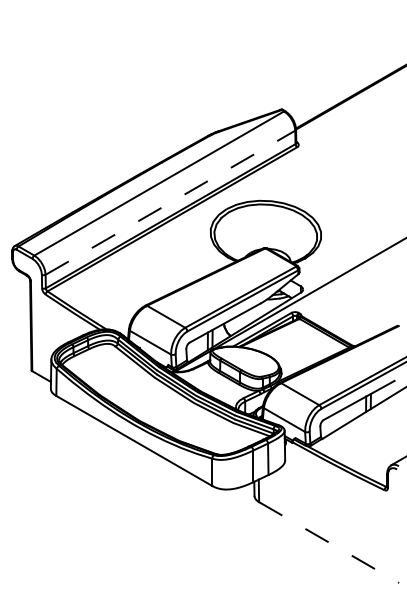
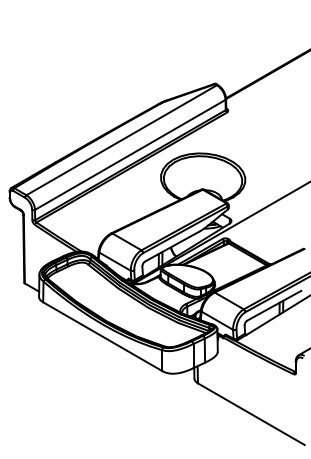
line: (170, 202) -> (130, 154), dashed -> solid
line: (329, 542) -> (251, 414), dashed -> solid

